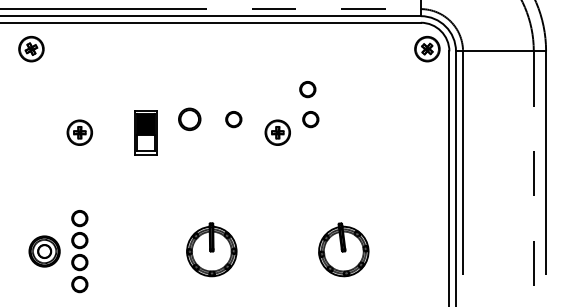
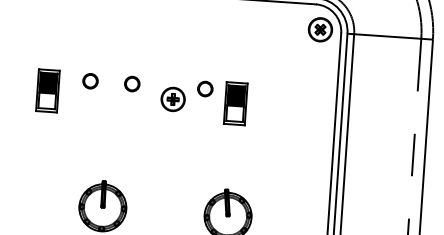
part: (307, 89) -> (204, 60), removed
part: (189, 119) -> (90, 81), size x0.71
part: (343, 132) -> (235, 103), added

